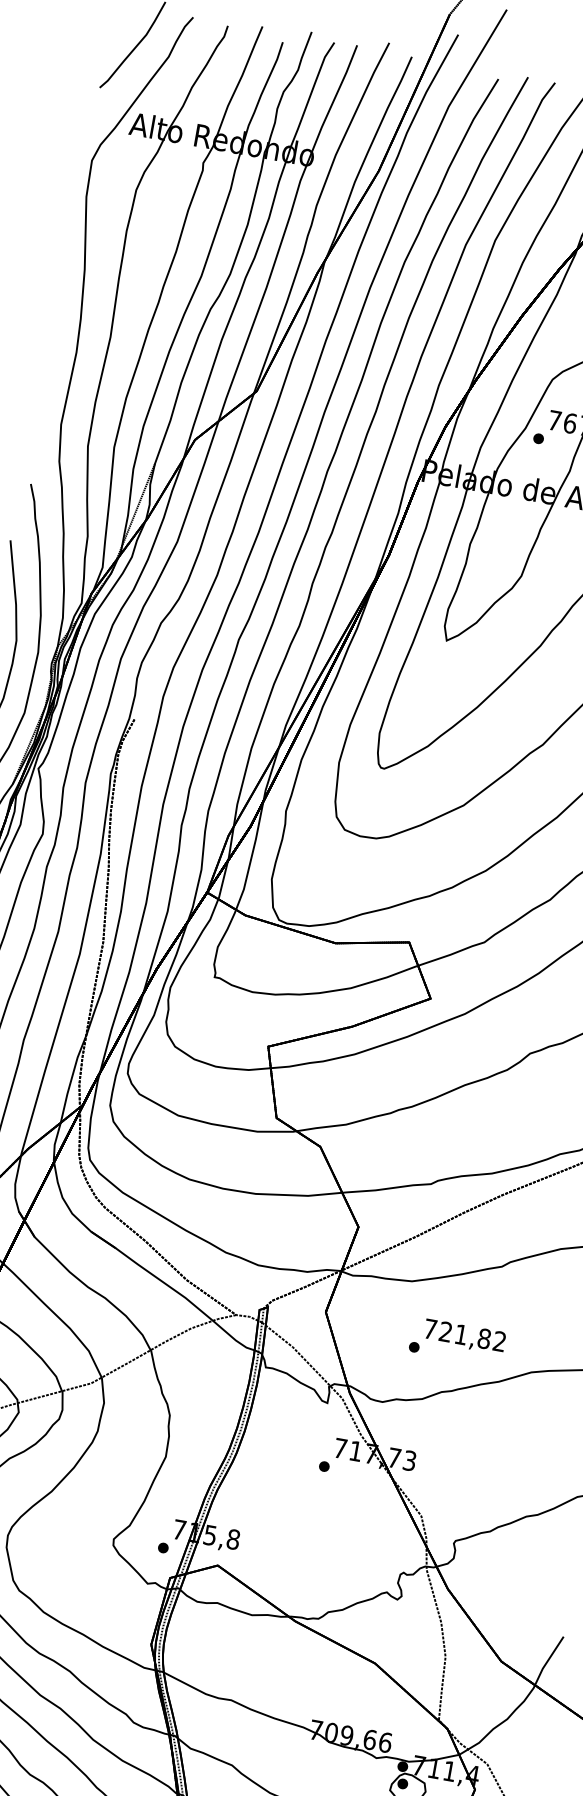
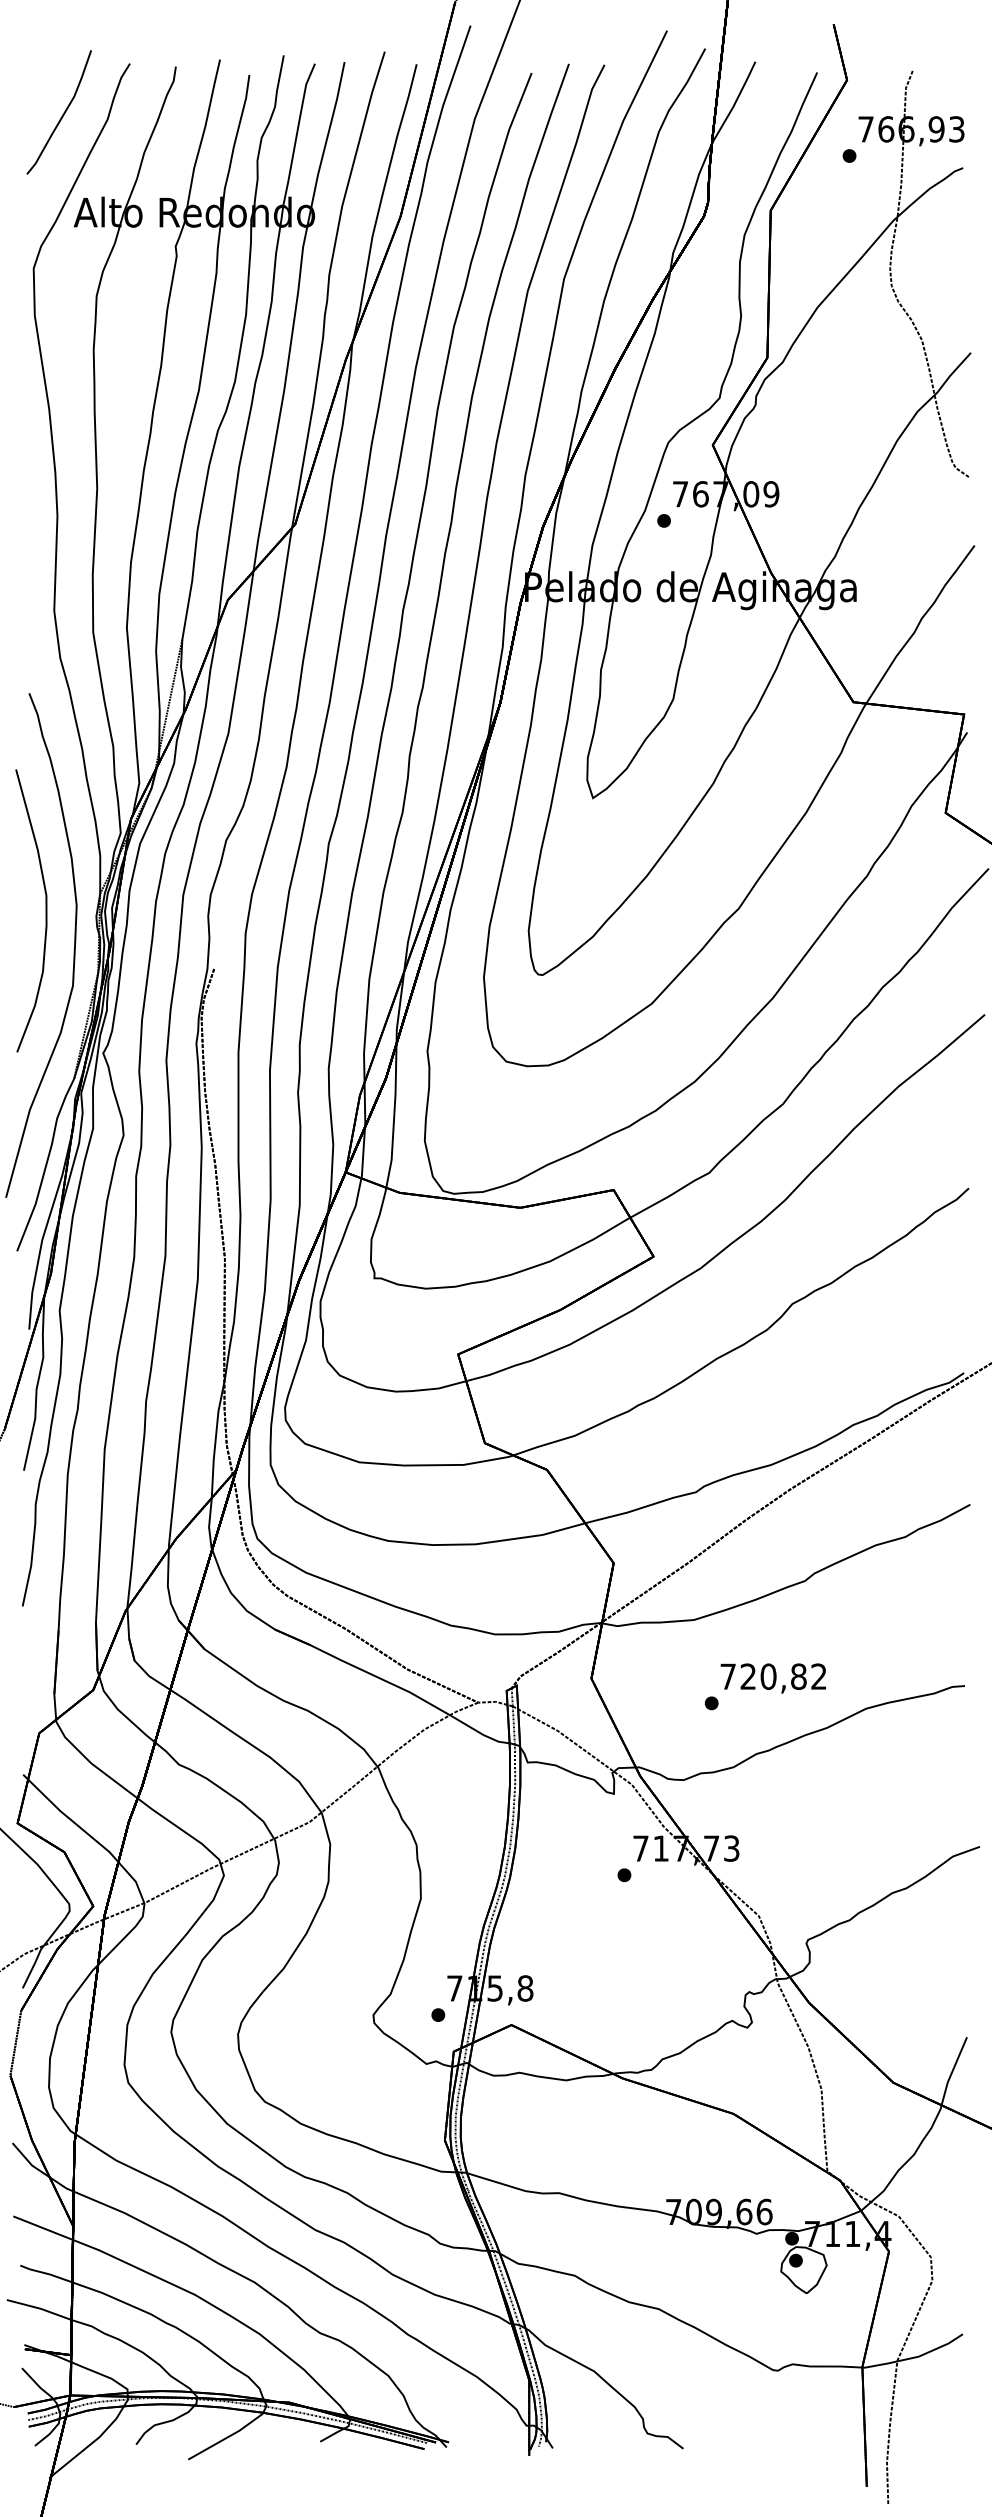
text: (461, 1334) -> (768, 1676), 721,82 -> 720,82

